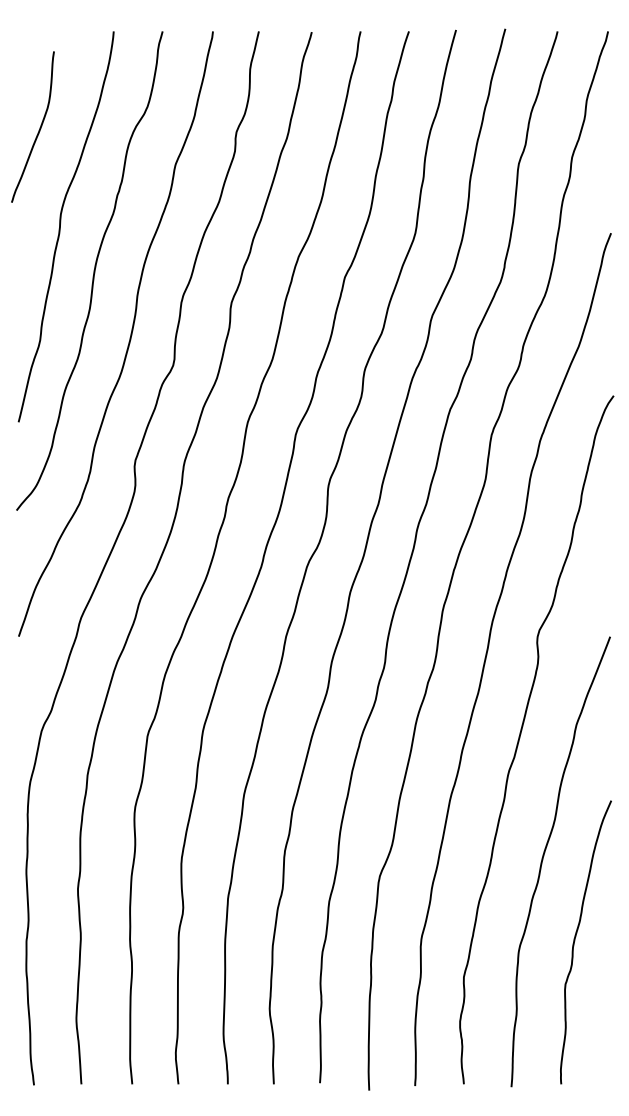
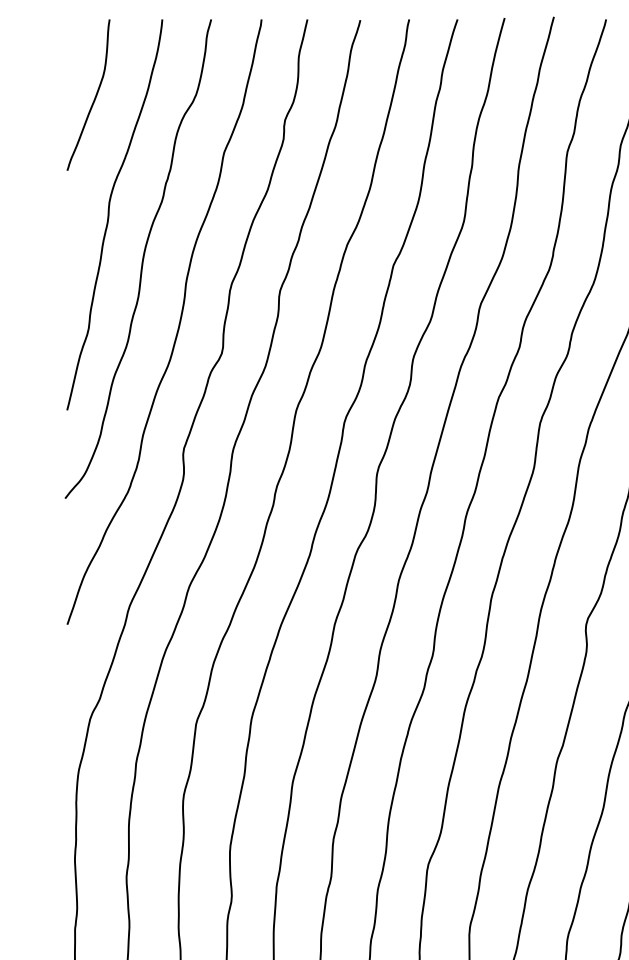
curve: (39, 127) -> (95, 95), moved

